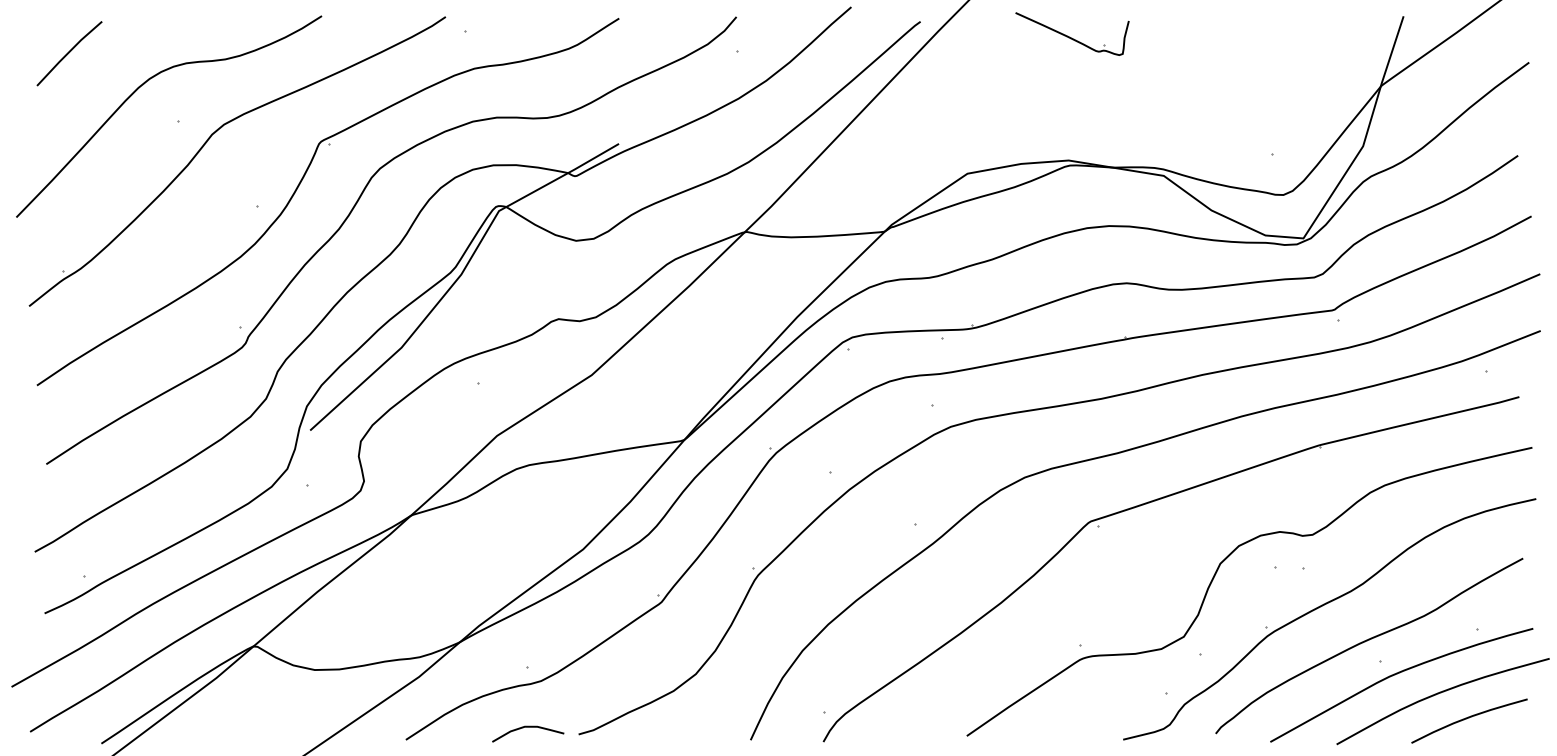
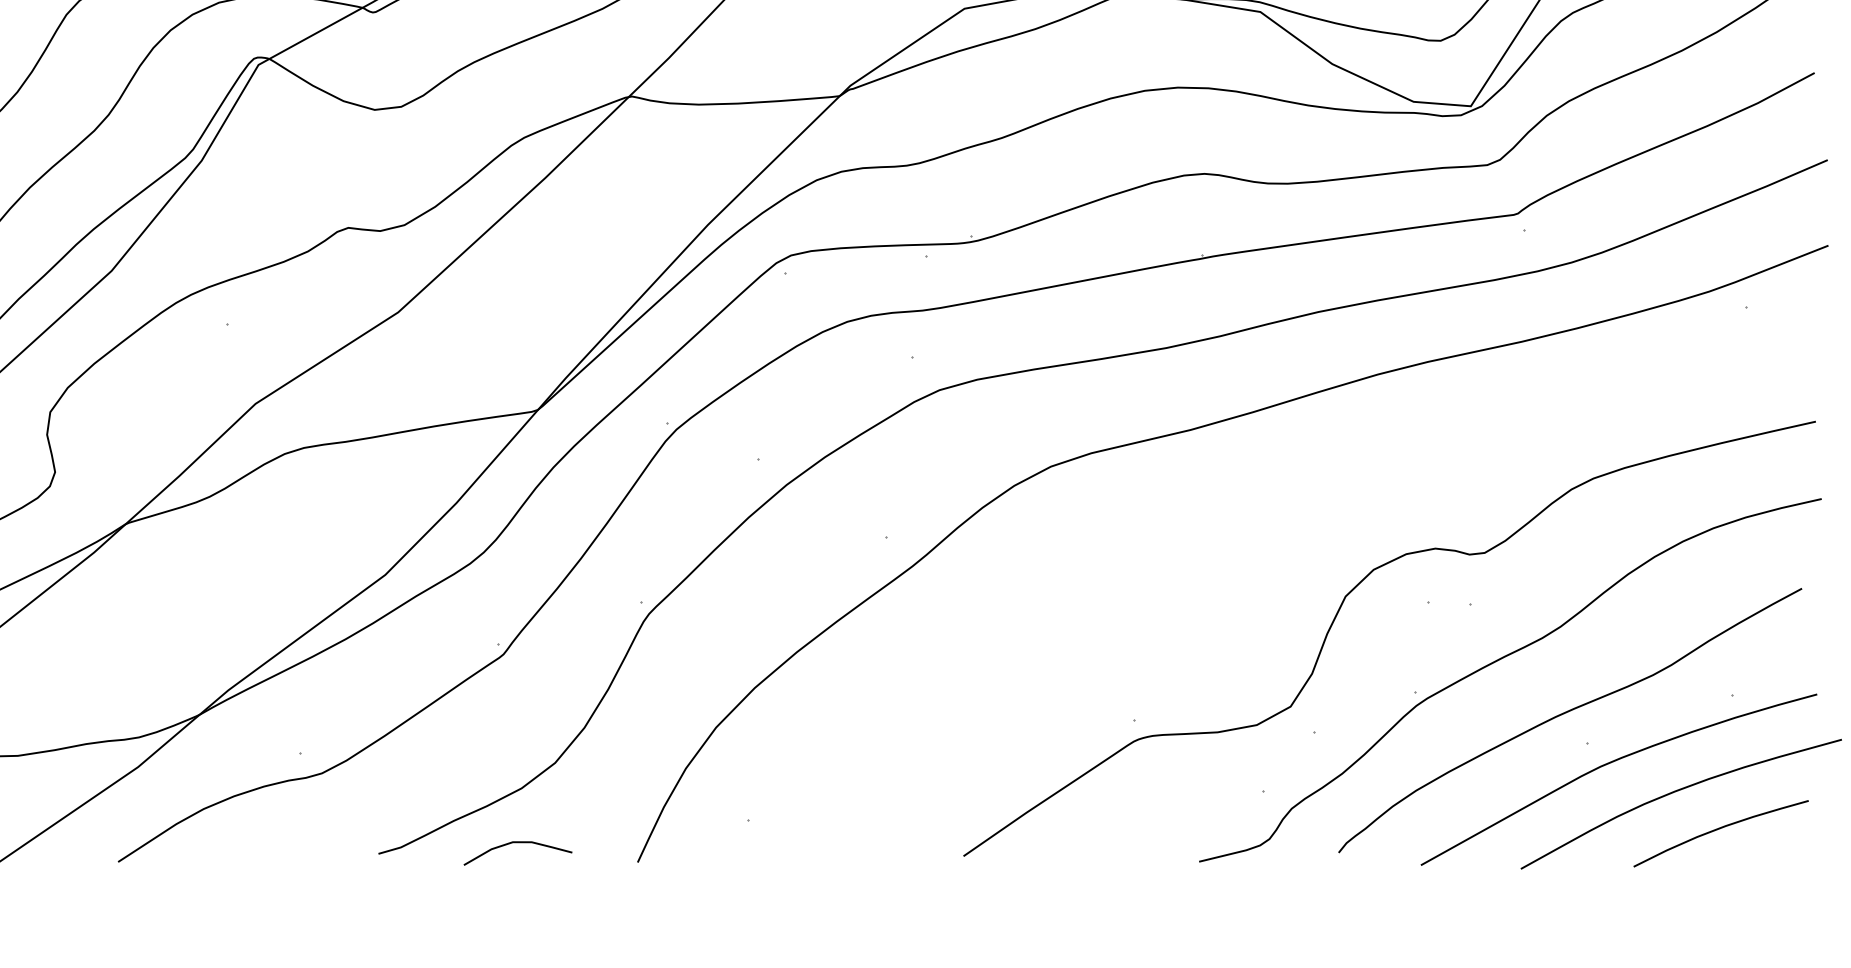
part: (1149, 503) -> (1238, 505), removed
curve: (528, 727) -> (518, 843), moved

